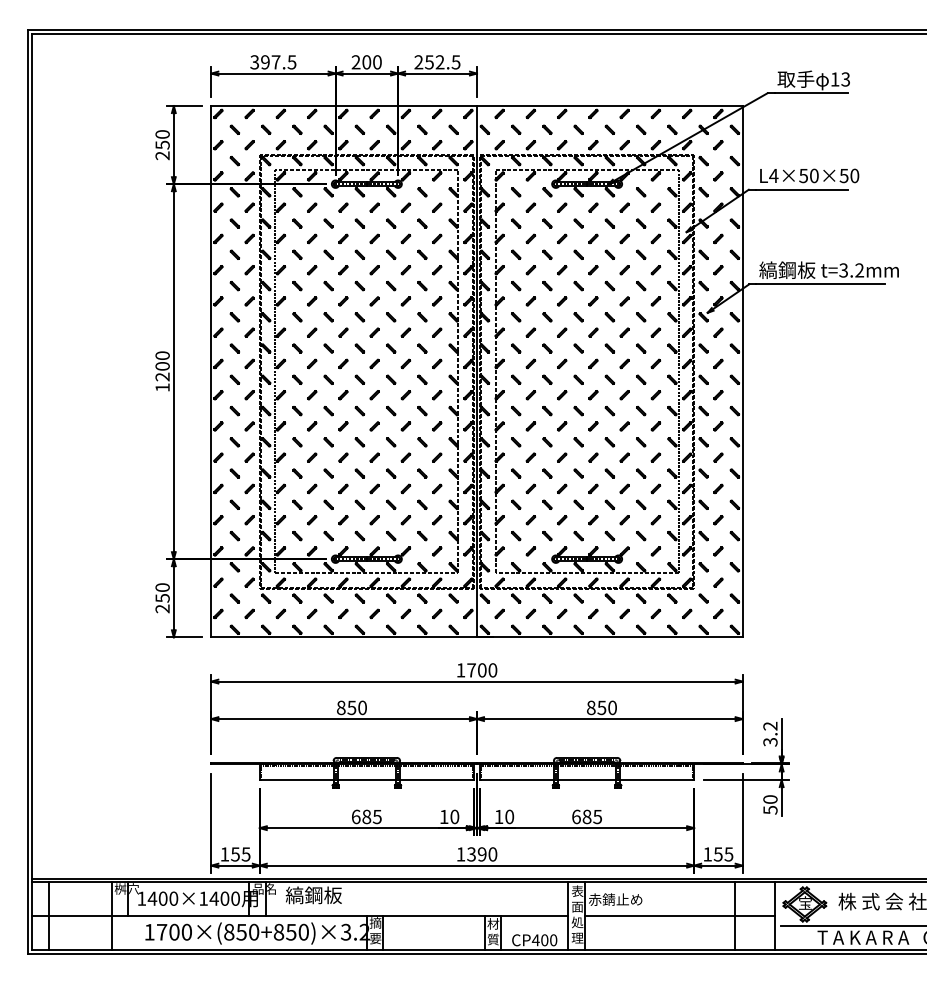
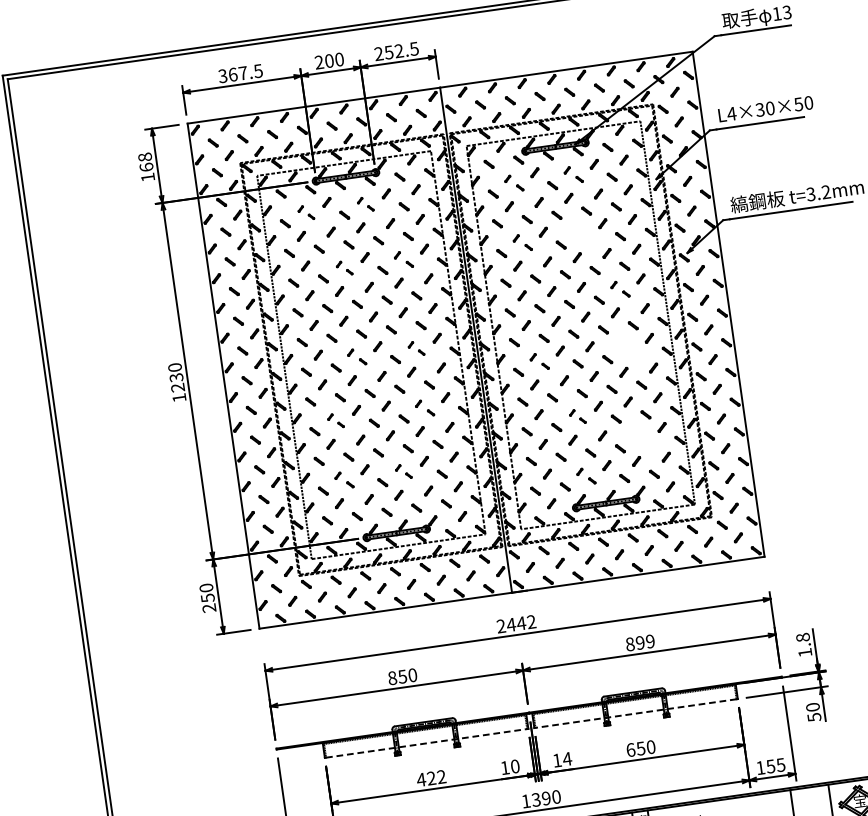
text: (265, 62) -> (233, 74), 397.5 -> 367.5
text: (162, 145) -> (146, 167), 250 -> 168
text: (803, 175) -> (759, 109), L4×50×50 -> L4×30×50
part: (320, 215) -> (306, 212), size x0.6
part: (382, 215) -> (365, 204), size x0.6
part: (538, 215) -> (513, 183), size x0.7
part: (601, 215) -> (573, 174), size x0.7
part: (351, 278) -> (344, 268), size x0.6
part: (413, 278) -> (403, 260), size x0.7
part: (538, 278) -> (521, 243), size x0.7
part: (601, 278) -> (581, 234), removed
part: (632, 340) -> (619, 289), size x0.7
text: (162, 366) -> (176, 377), 1200 -> 1230
part: (351, 371) -> (356, 357), size x0.7
part: (413, 371) -> (415, 348), size x0.6
part: (538, 403) -> (538, 362), size x0.7
part: (632, 403) -> (628, 349), removed
part: (320, 434) -> (335, 421), size x0.6
part: (413, 434) -> (424, 408), size x0.7
part: (570, 465) -> (577, 416), size x0.6
part: (320, 496) -> (344, 480), size x0.7
part: (382, 496) -> (403, 471), size x0.6
part: (632, 496) -> (640, 437), removed
part: (570, 528) -> (586, 476), size x0.7
text: (476, 670) -> (516, 624), 1700 -> 2442
text: (606, 707) -> (644, 641), 850 -> 899
text: (770, 733) -> (804, 644), 3.2 -> 1.8
line: (366, 780) -> (426, 743), solid -> dashed
line: (587, 780) -> (636, 713), solid -> dashed
text: (366, 816) -> (431, 778), 685 -> 422
text: (509, 816) -> (567, 758), 10 -> 14
text: (592, 816) -> (646, 747), 685 -> 650

